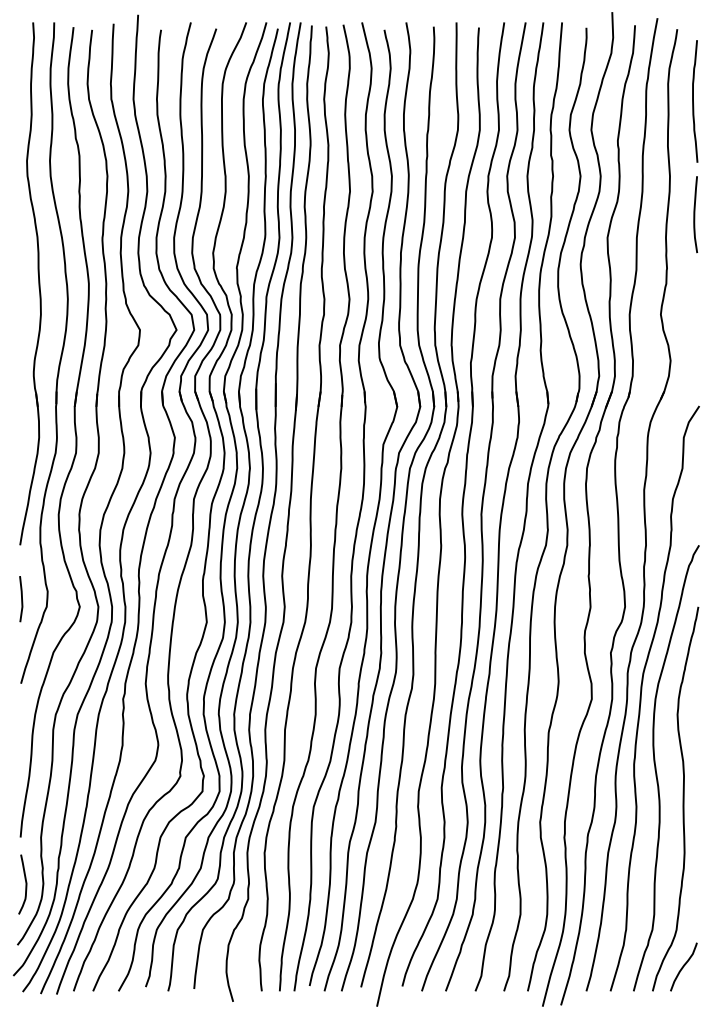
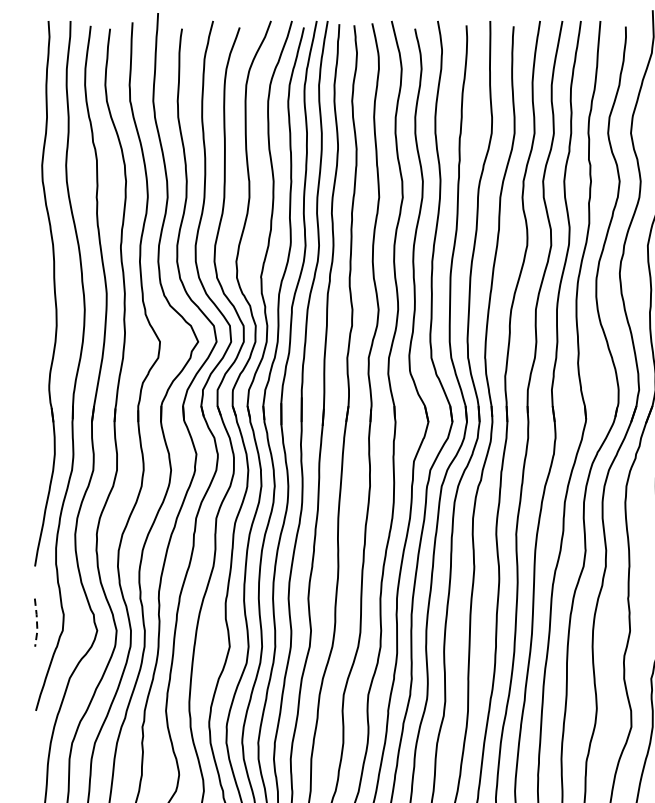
line: (22, 599) -> (37, 623), solid -> dashed

